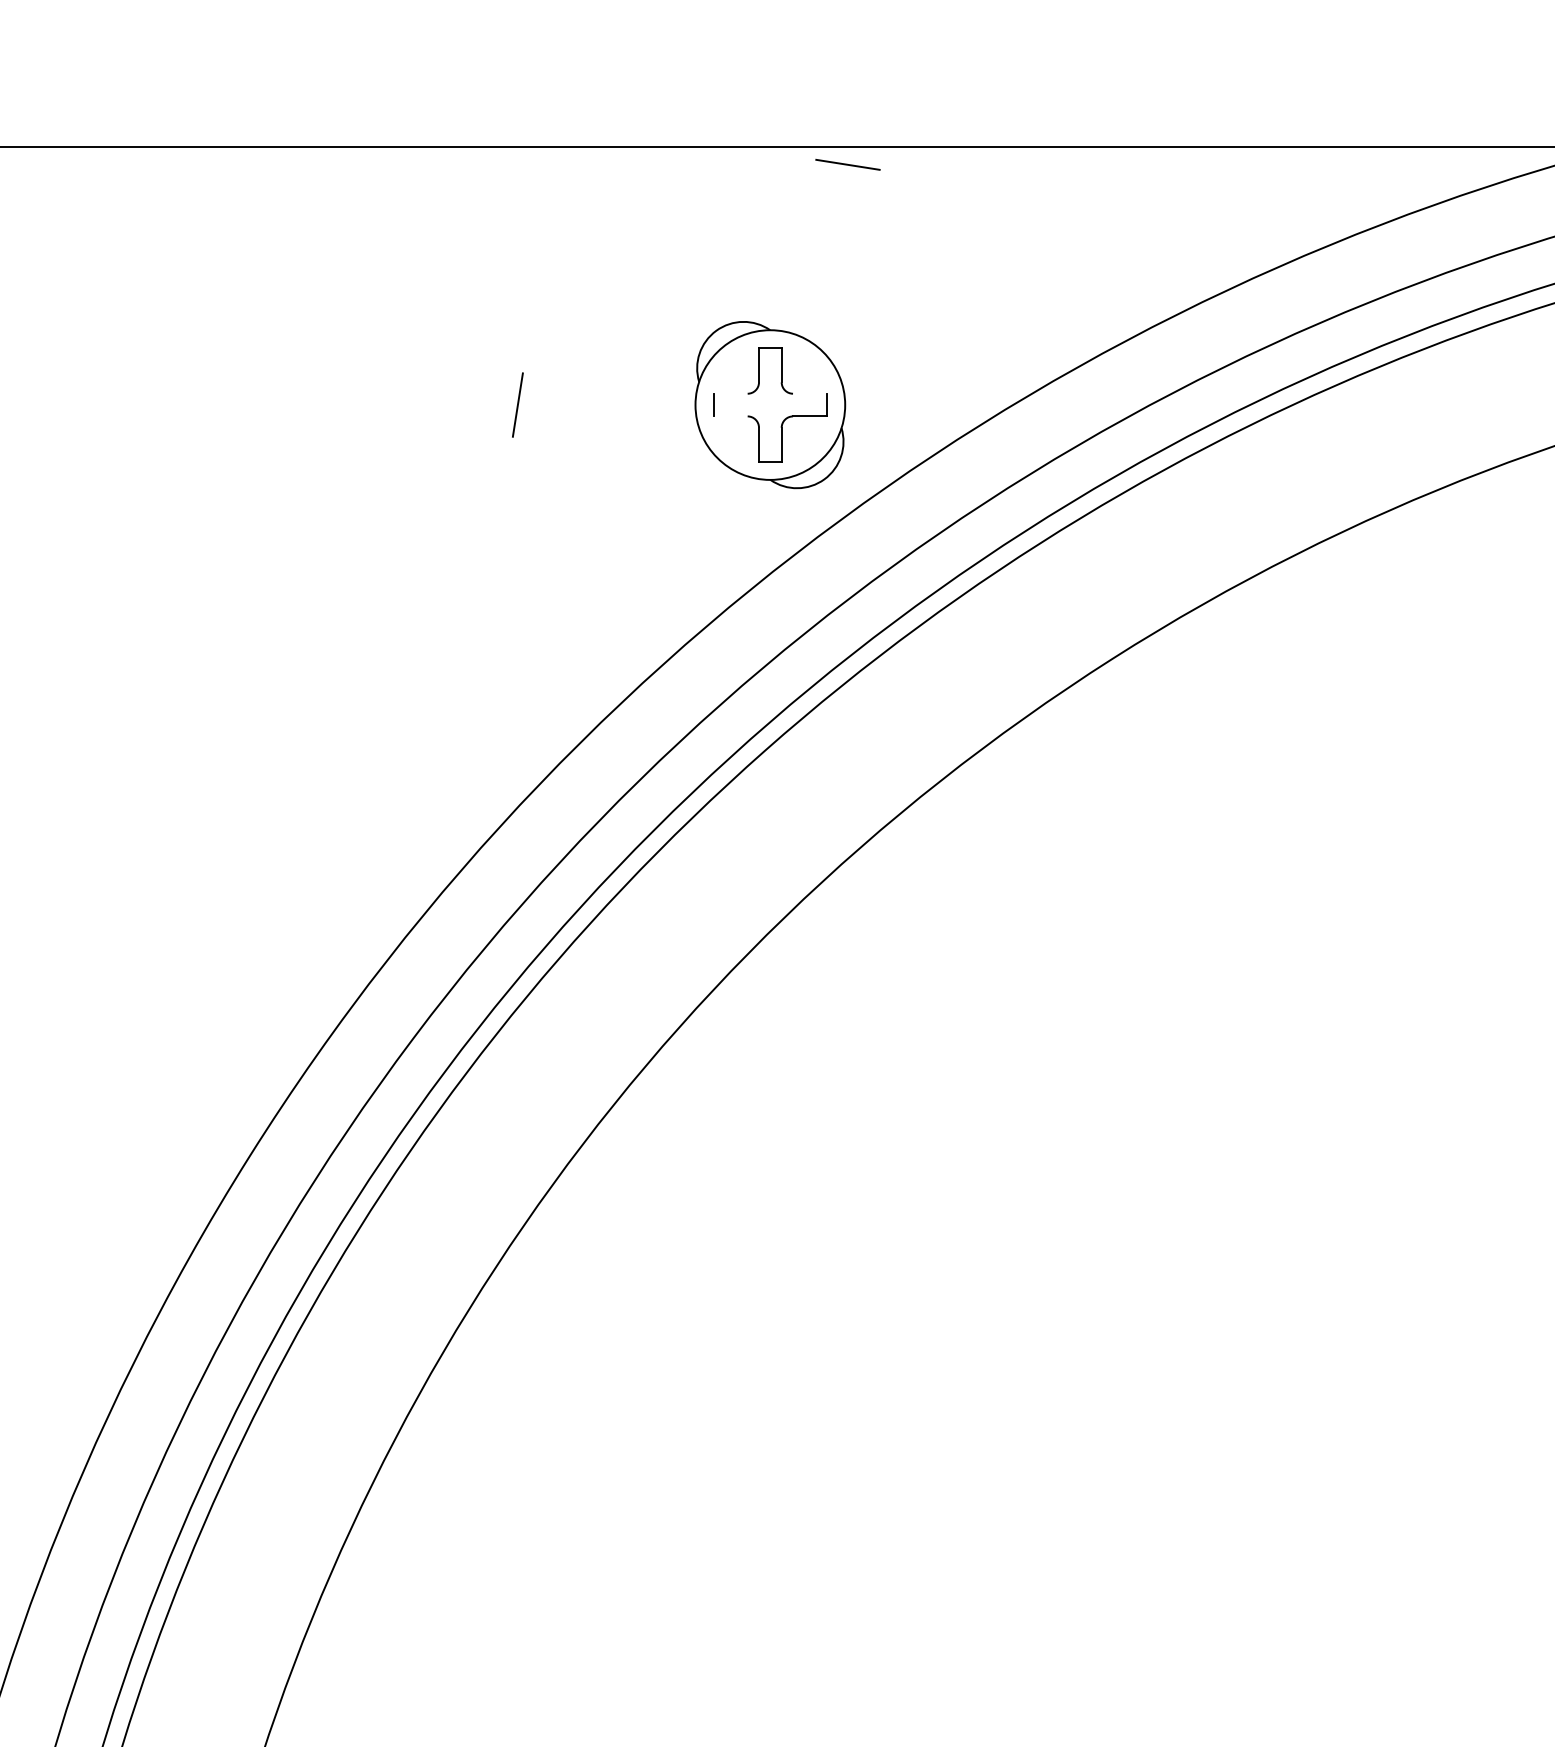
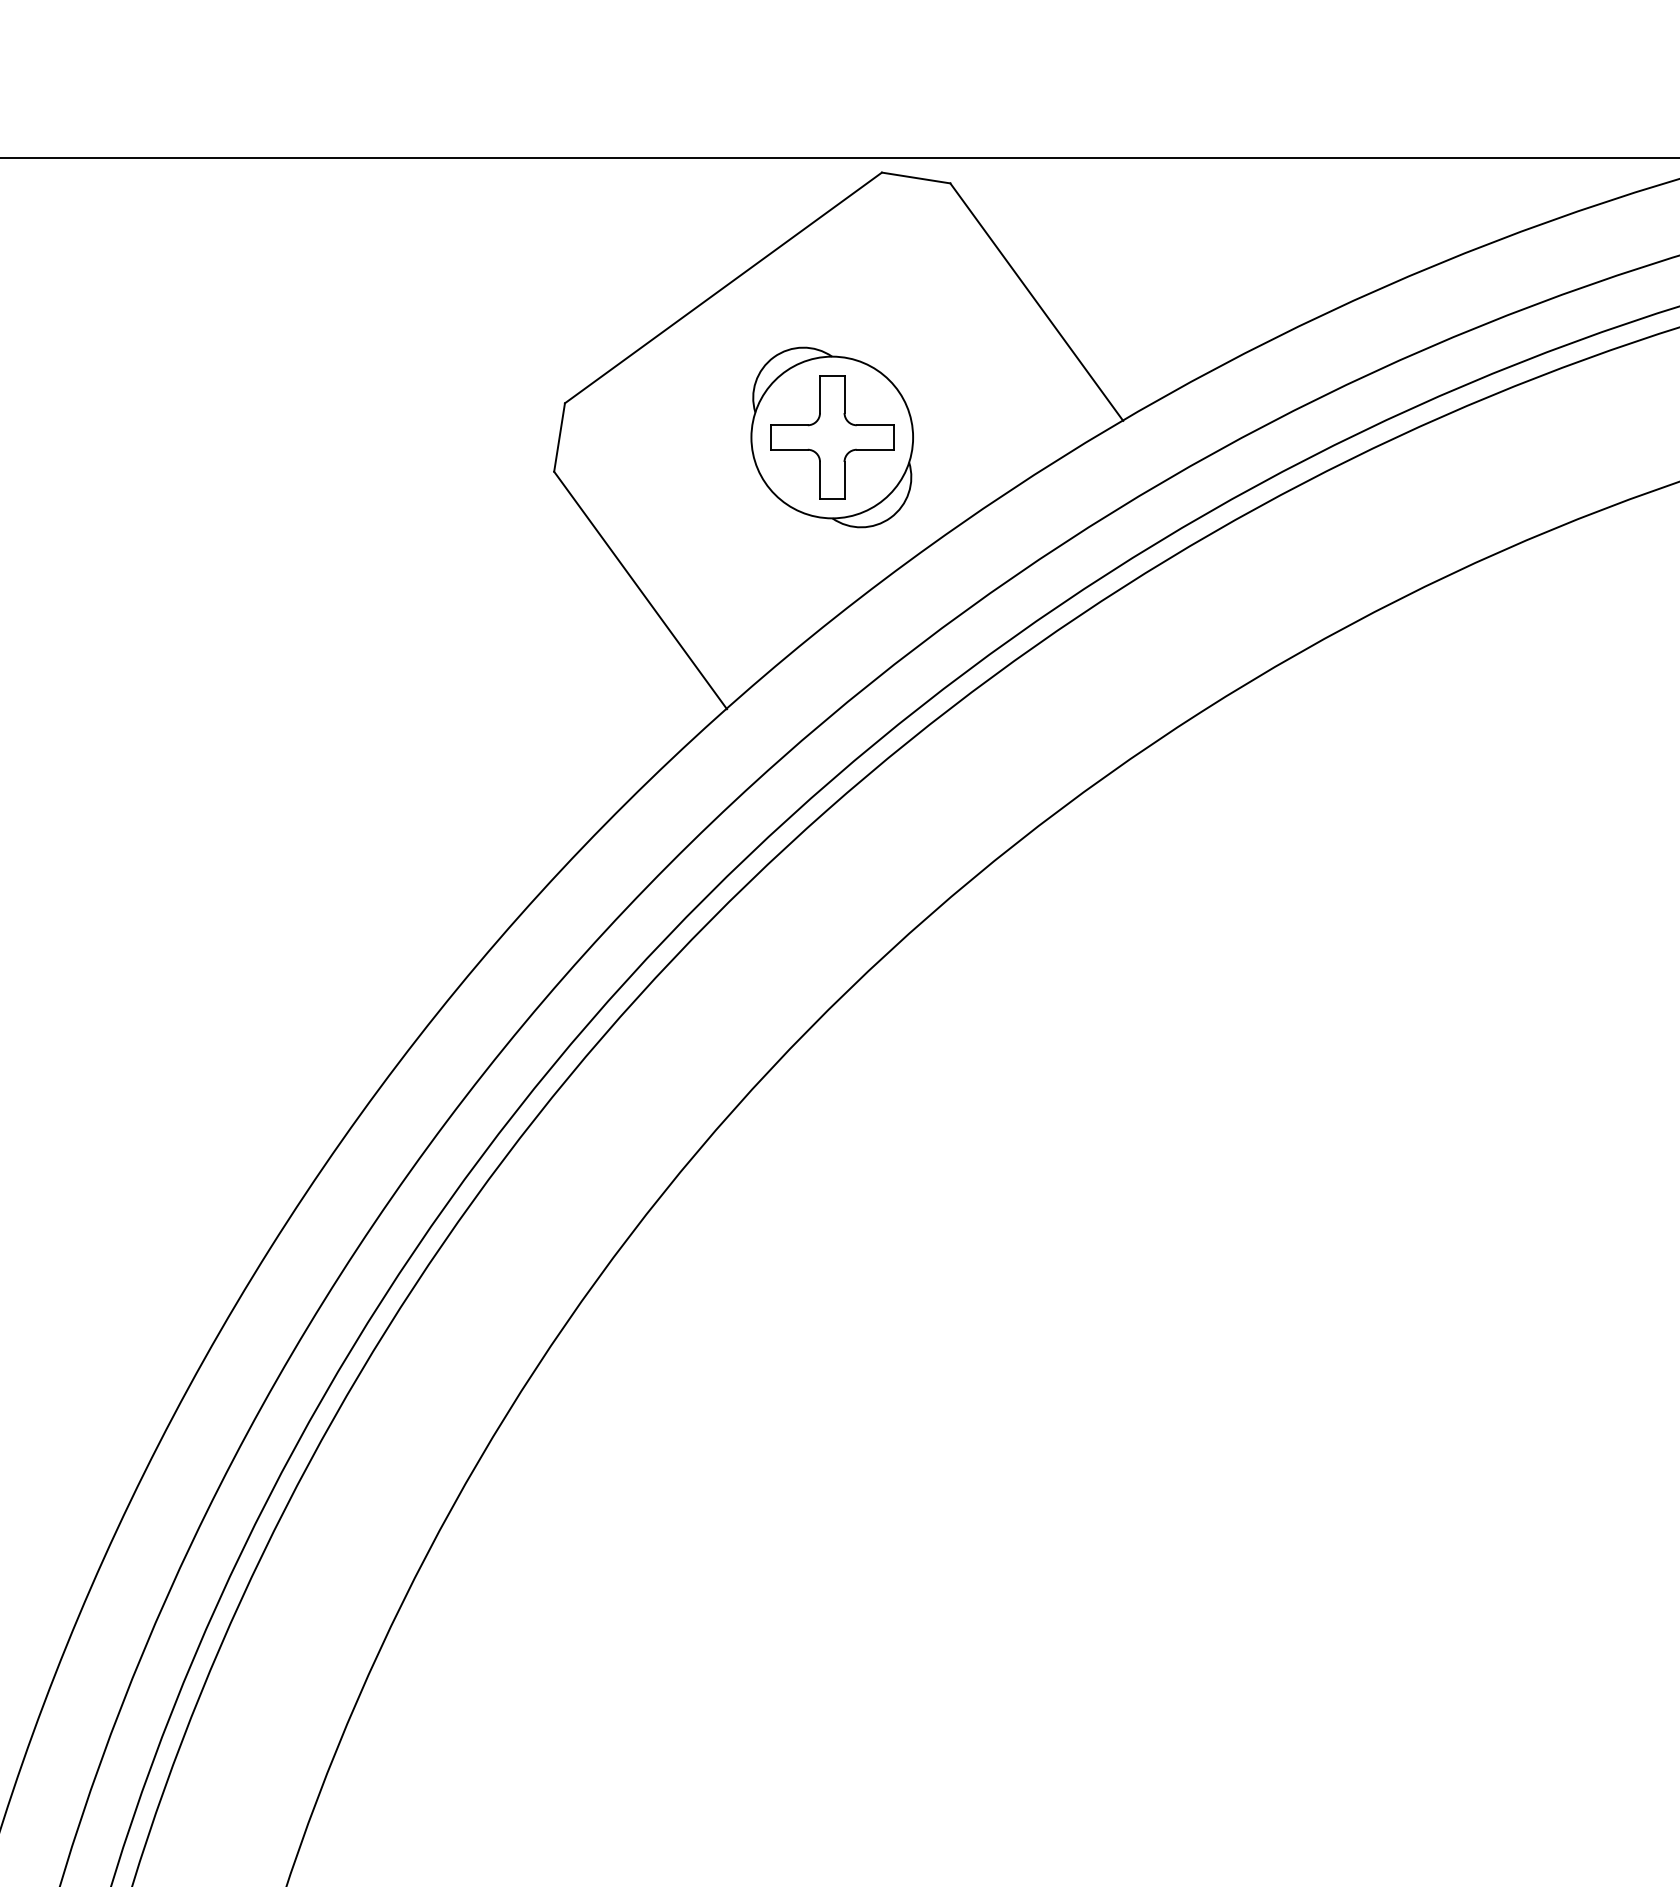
line: (669, 266) -> (723, 287), added
line: (959, 279) -> (1036, 301), added
line: (730, 393) -> (789, 425), added
line: (810, 393) -> (875, 425), added
line: (730, 416) -> (789, 449), added
line: (592, 546) -> (640, 590), added

